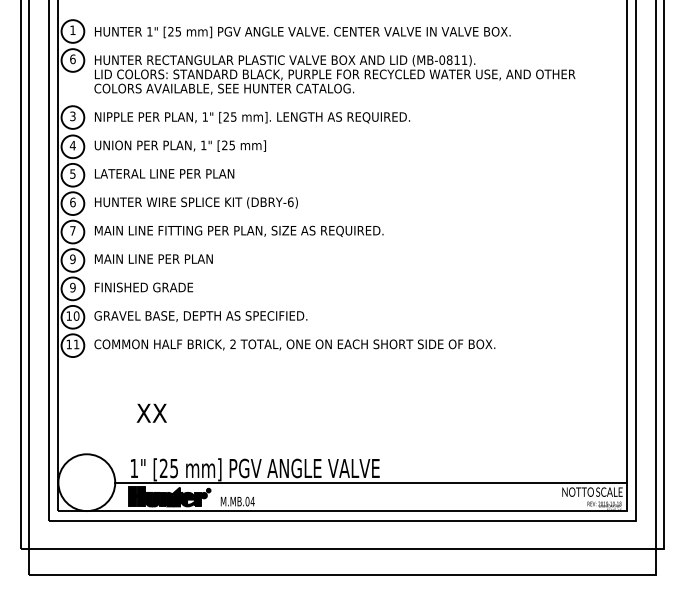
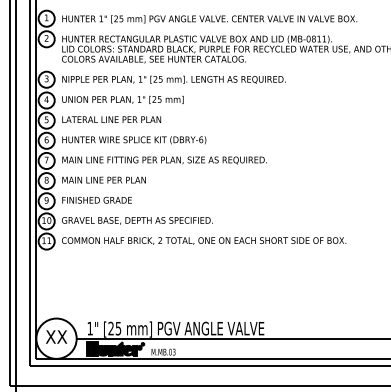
text: (72, 59) -> (46, 38), 6 -> 2
text: (72, 259) -> (46, 180), 9 -> 8
text: (151, 412) -> (56, 336), moved
text: (252, 501) -> (174, 352), M.MB.04 -> M.MB.03

